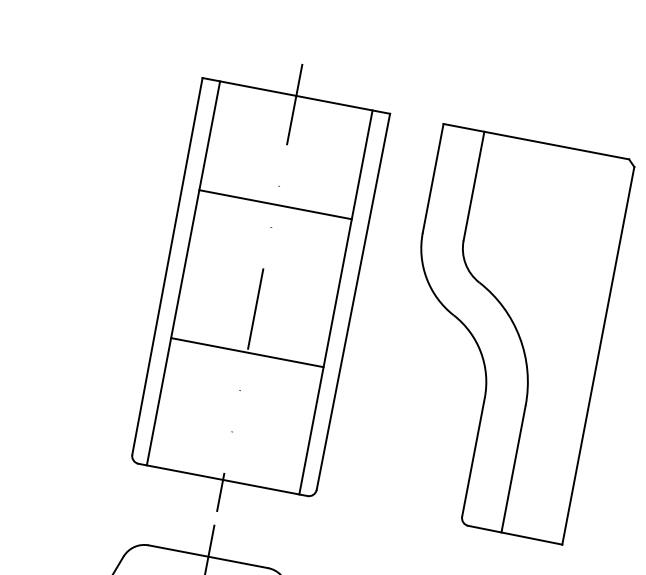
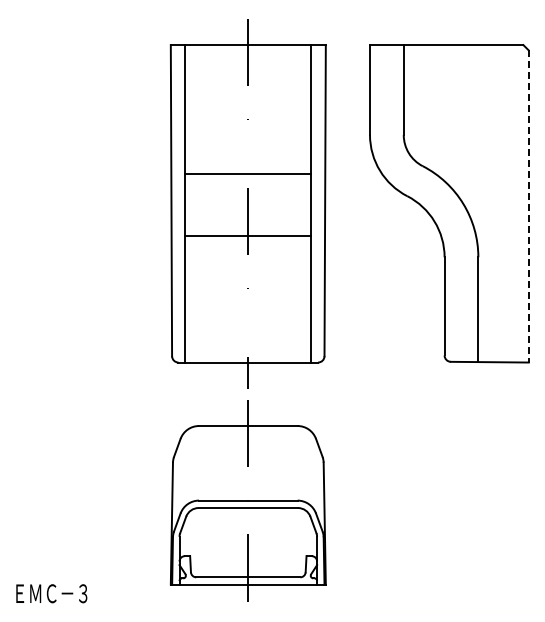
line: (275, 205) -> (248, 174), moved
line: (247, 352) -> (248, 236), moved
line: (598, 355) -> (528, 206), solid -> dashed

